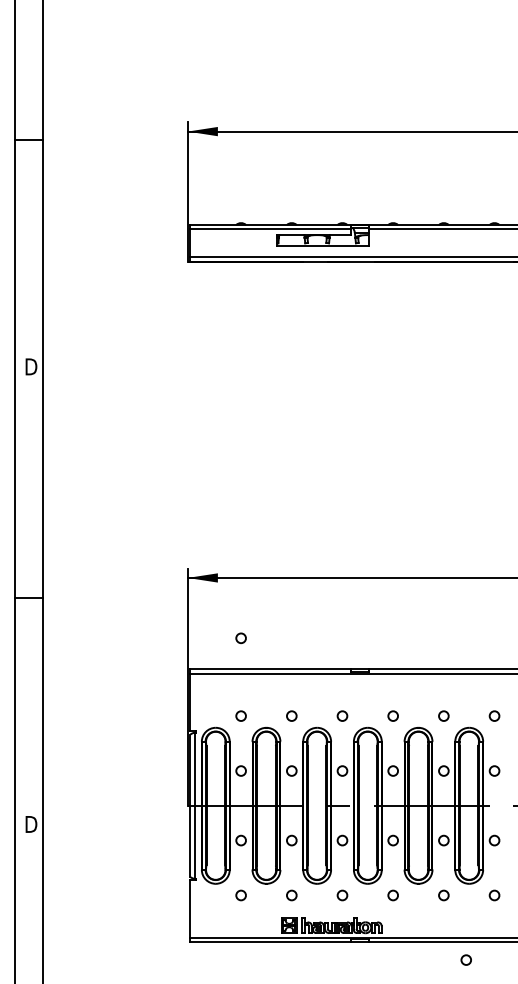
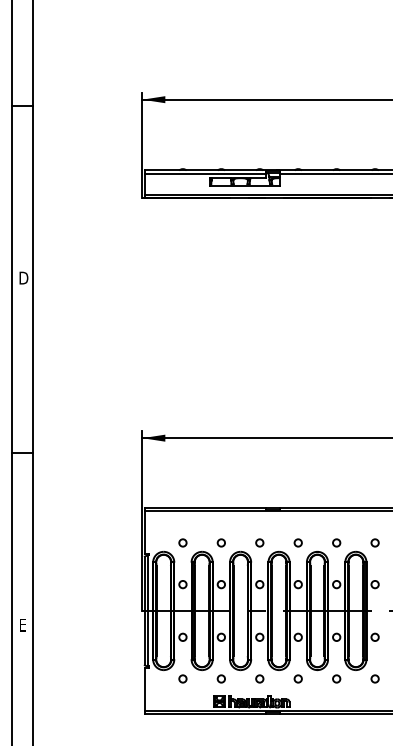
circle: (240, 637) -> (182, 483), removed
text: (30, 823) -> (23, 624), D -> E
circle: (466, 959) -> (353, 727), removed

